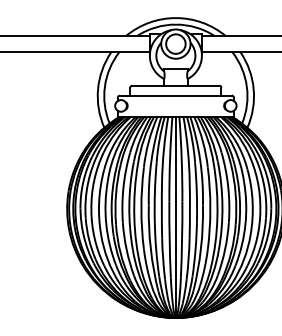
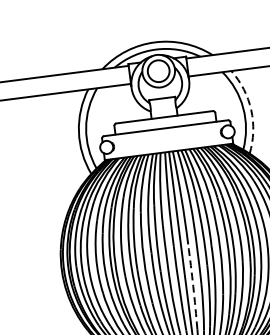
arc: (253, 89) -> (251, 110), solid -> dashed
arc: (182, 239) -> (193, 286), solid -> dashed

